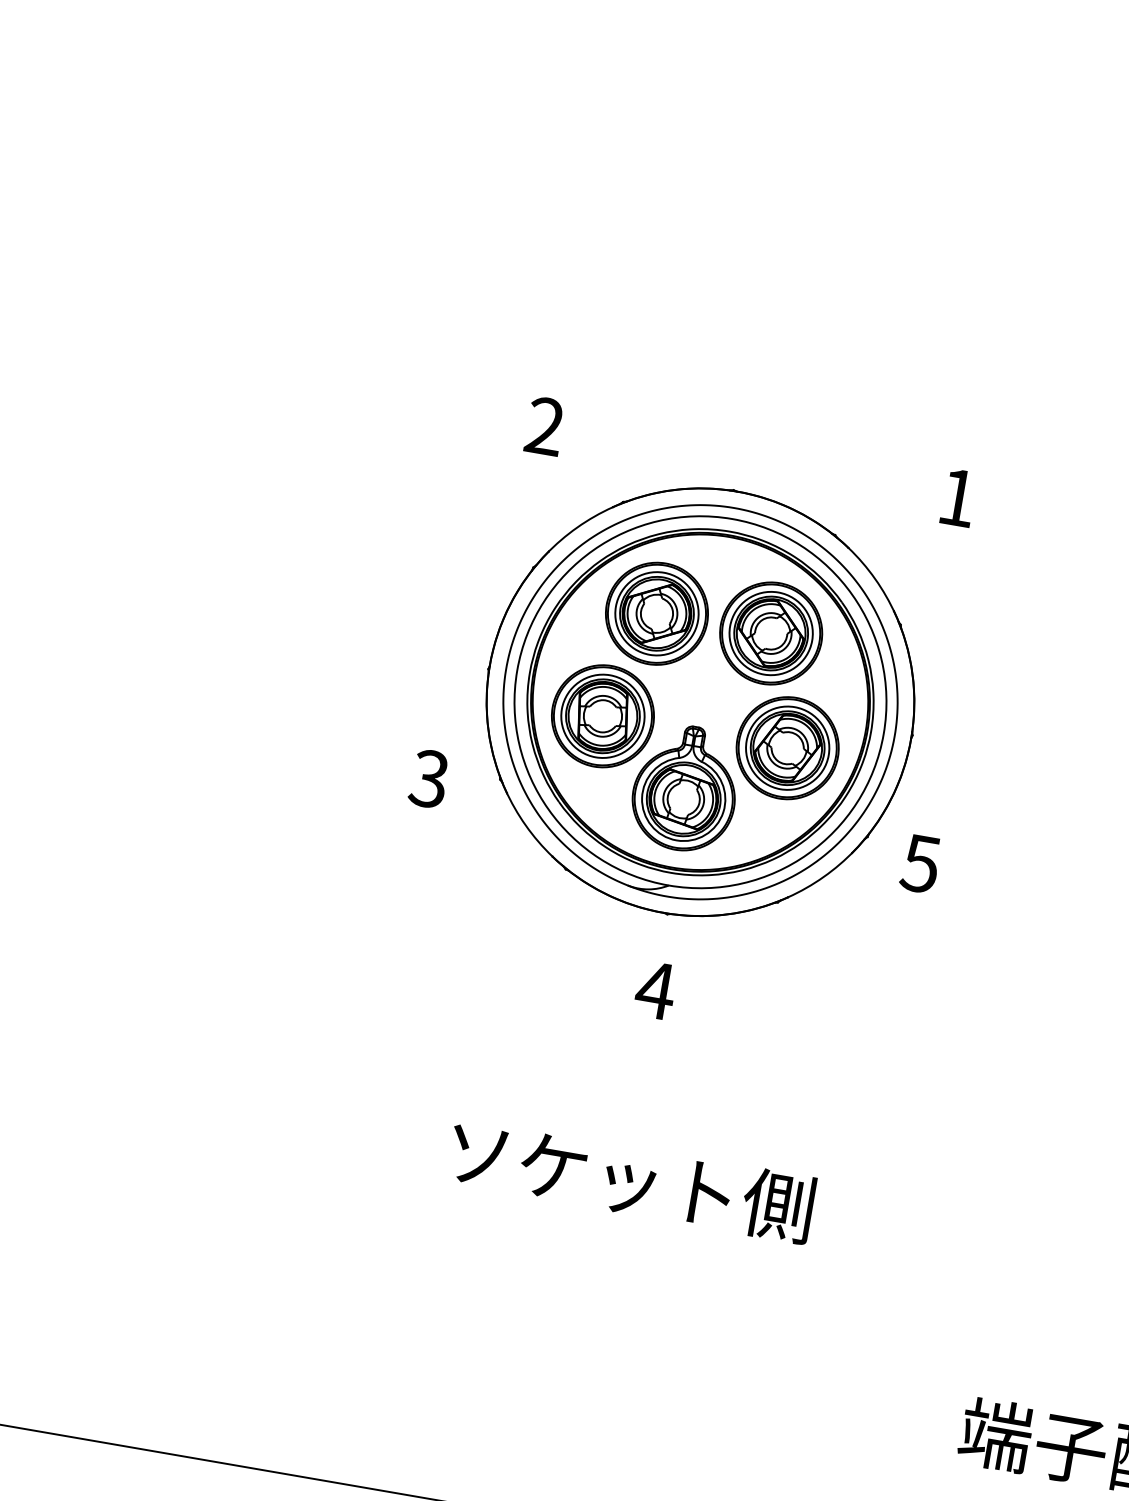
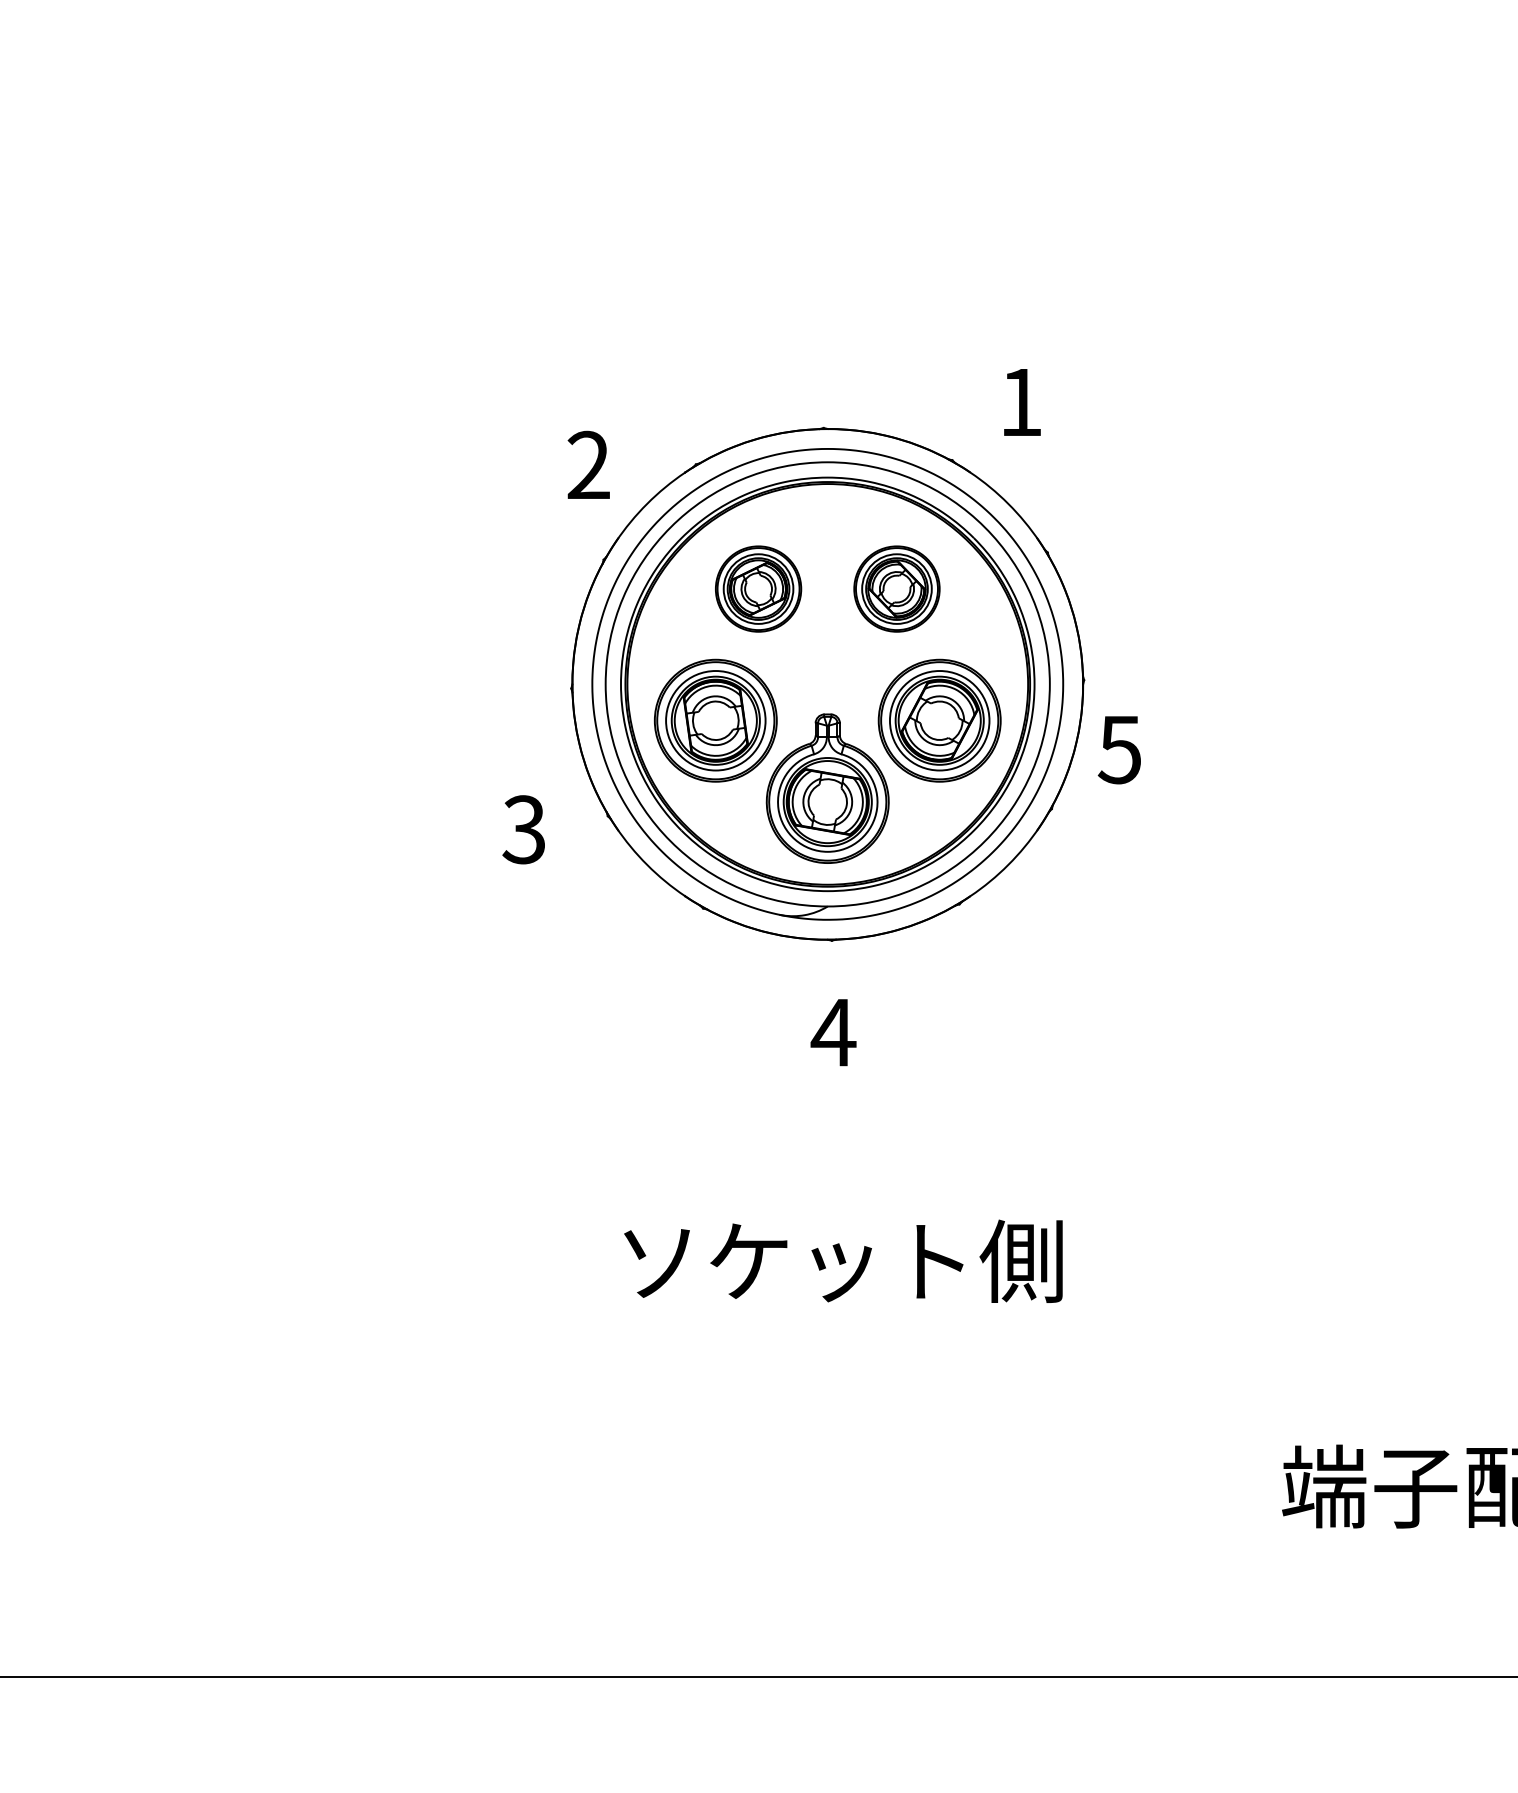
text: (544, 425) -> (588, 464), moved
text: (959, 498) -> (1022, 402), moved
part: (657, 613) -> (758, 588), size x0.7
part: (770, 632) -> (896, 588), size x0.7
text: (919, 864) -> (1118, 750), moved

